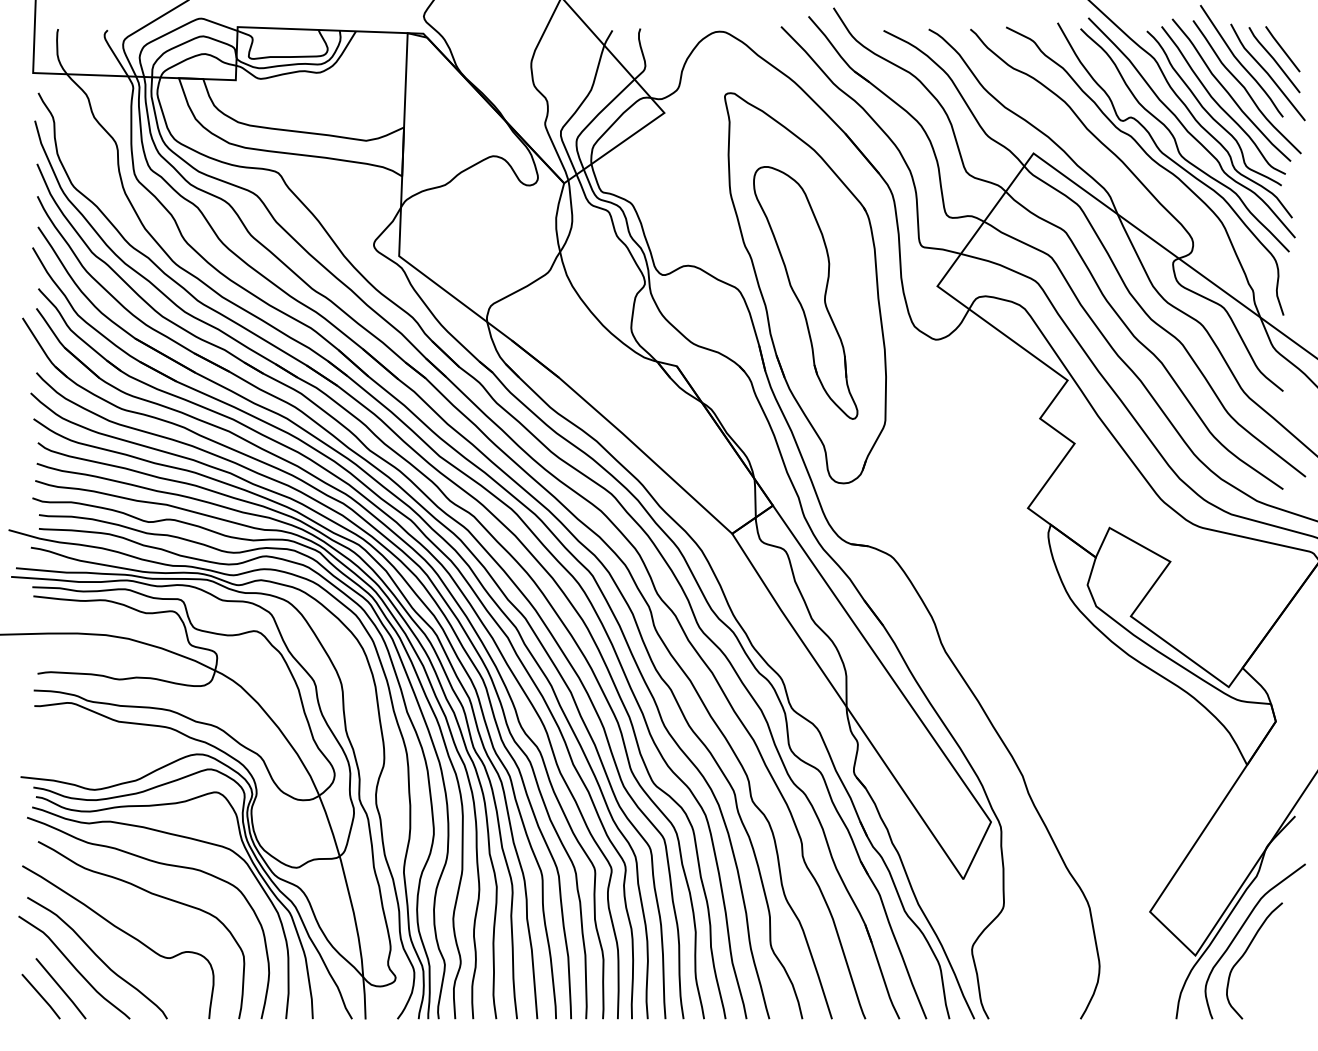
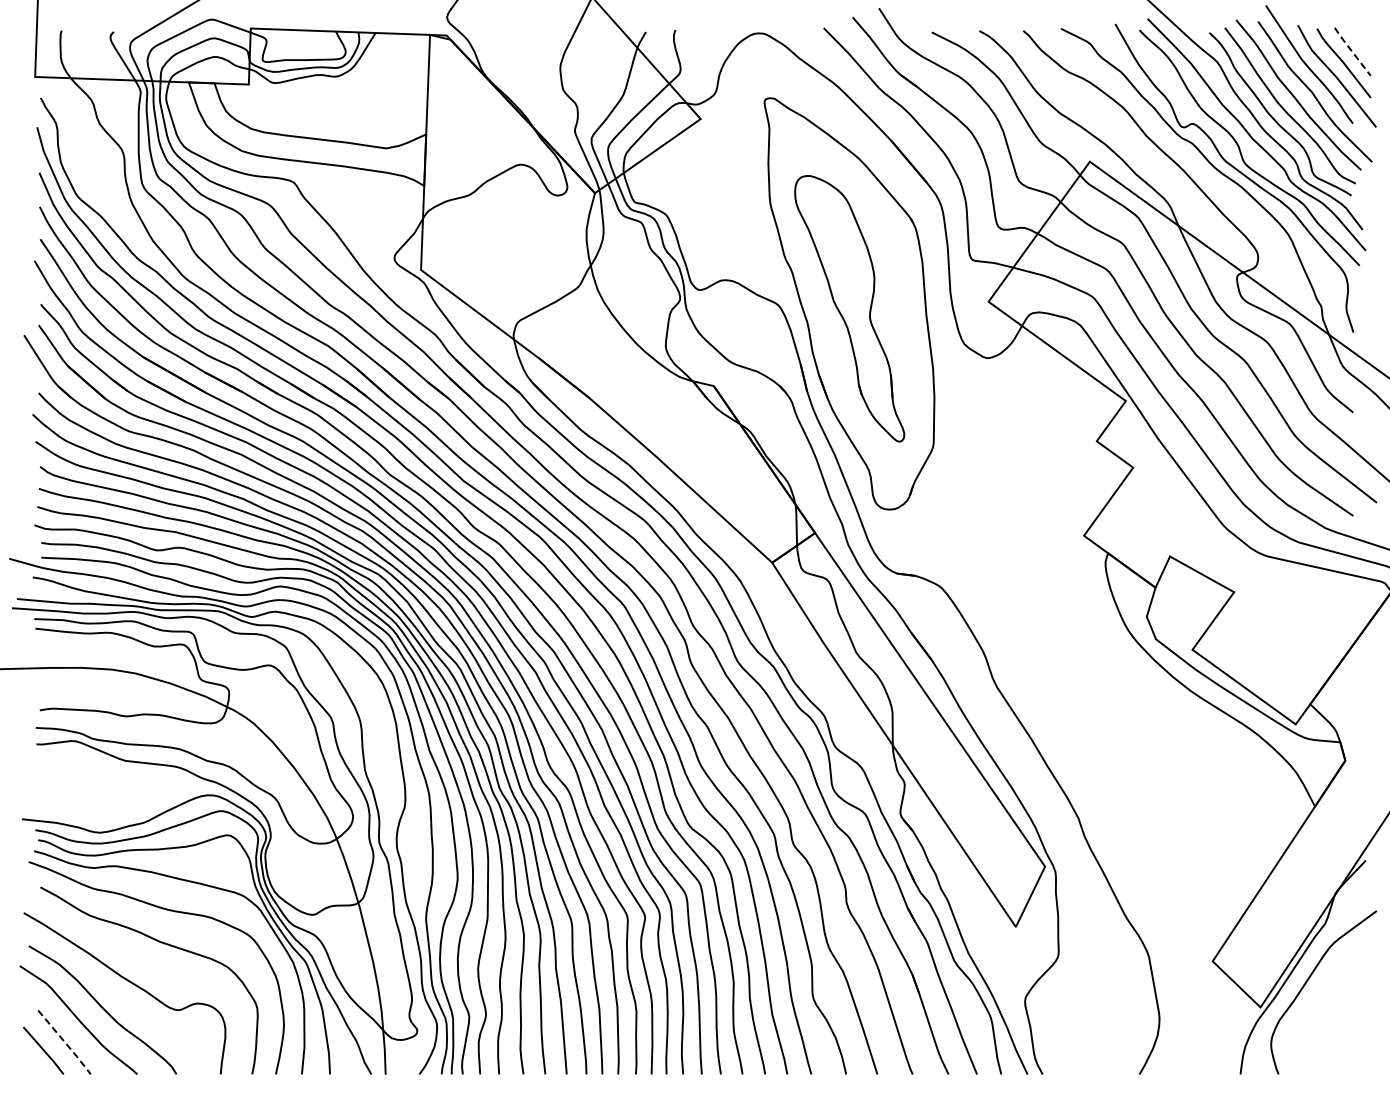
line: (1282, 48) -> (1352, 51), solid -> dashed
curve: (1245, 953) -> (1313, 1005), removed
line: (61, 988) -> (65, 1042), solid -> dashed

